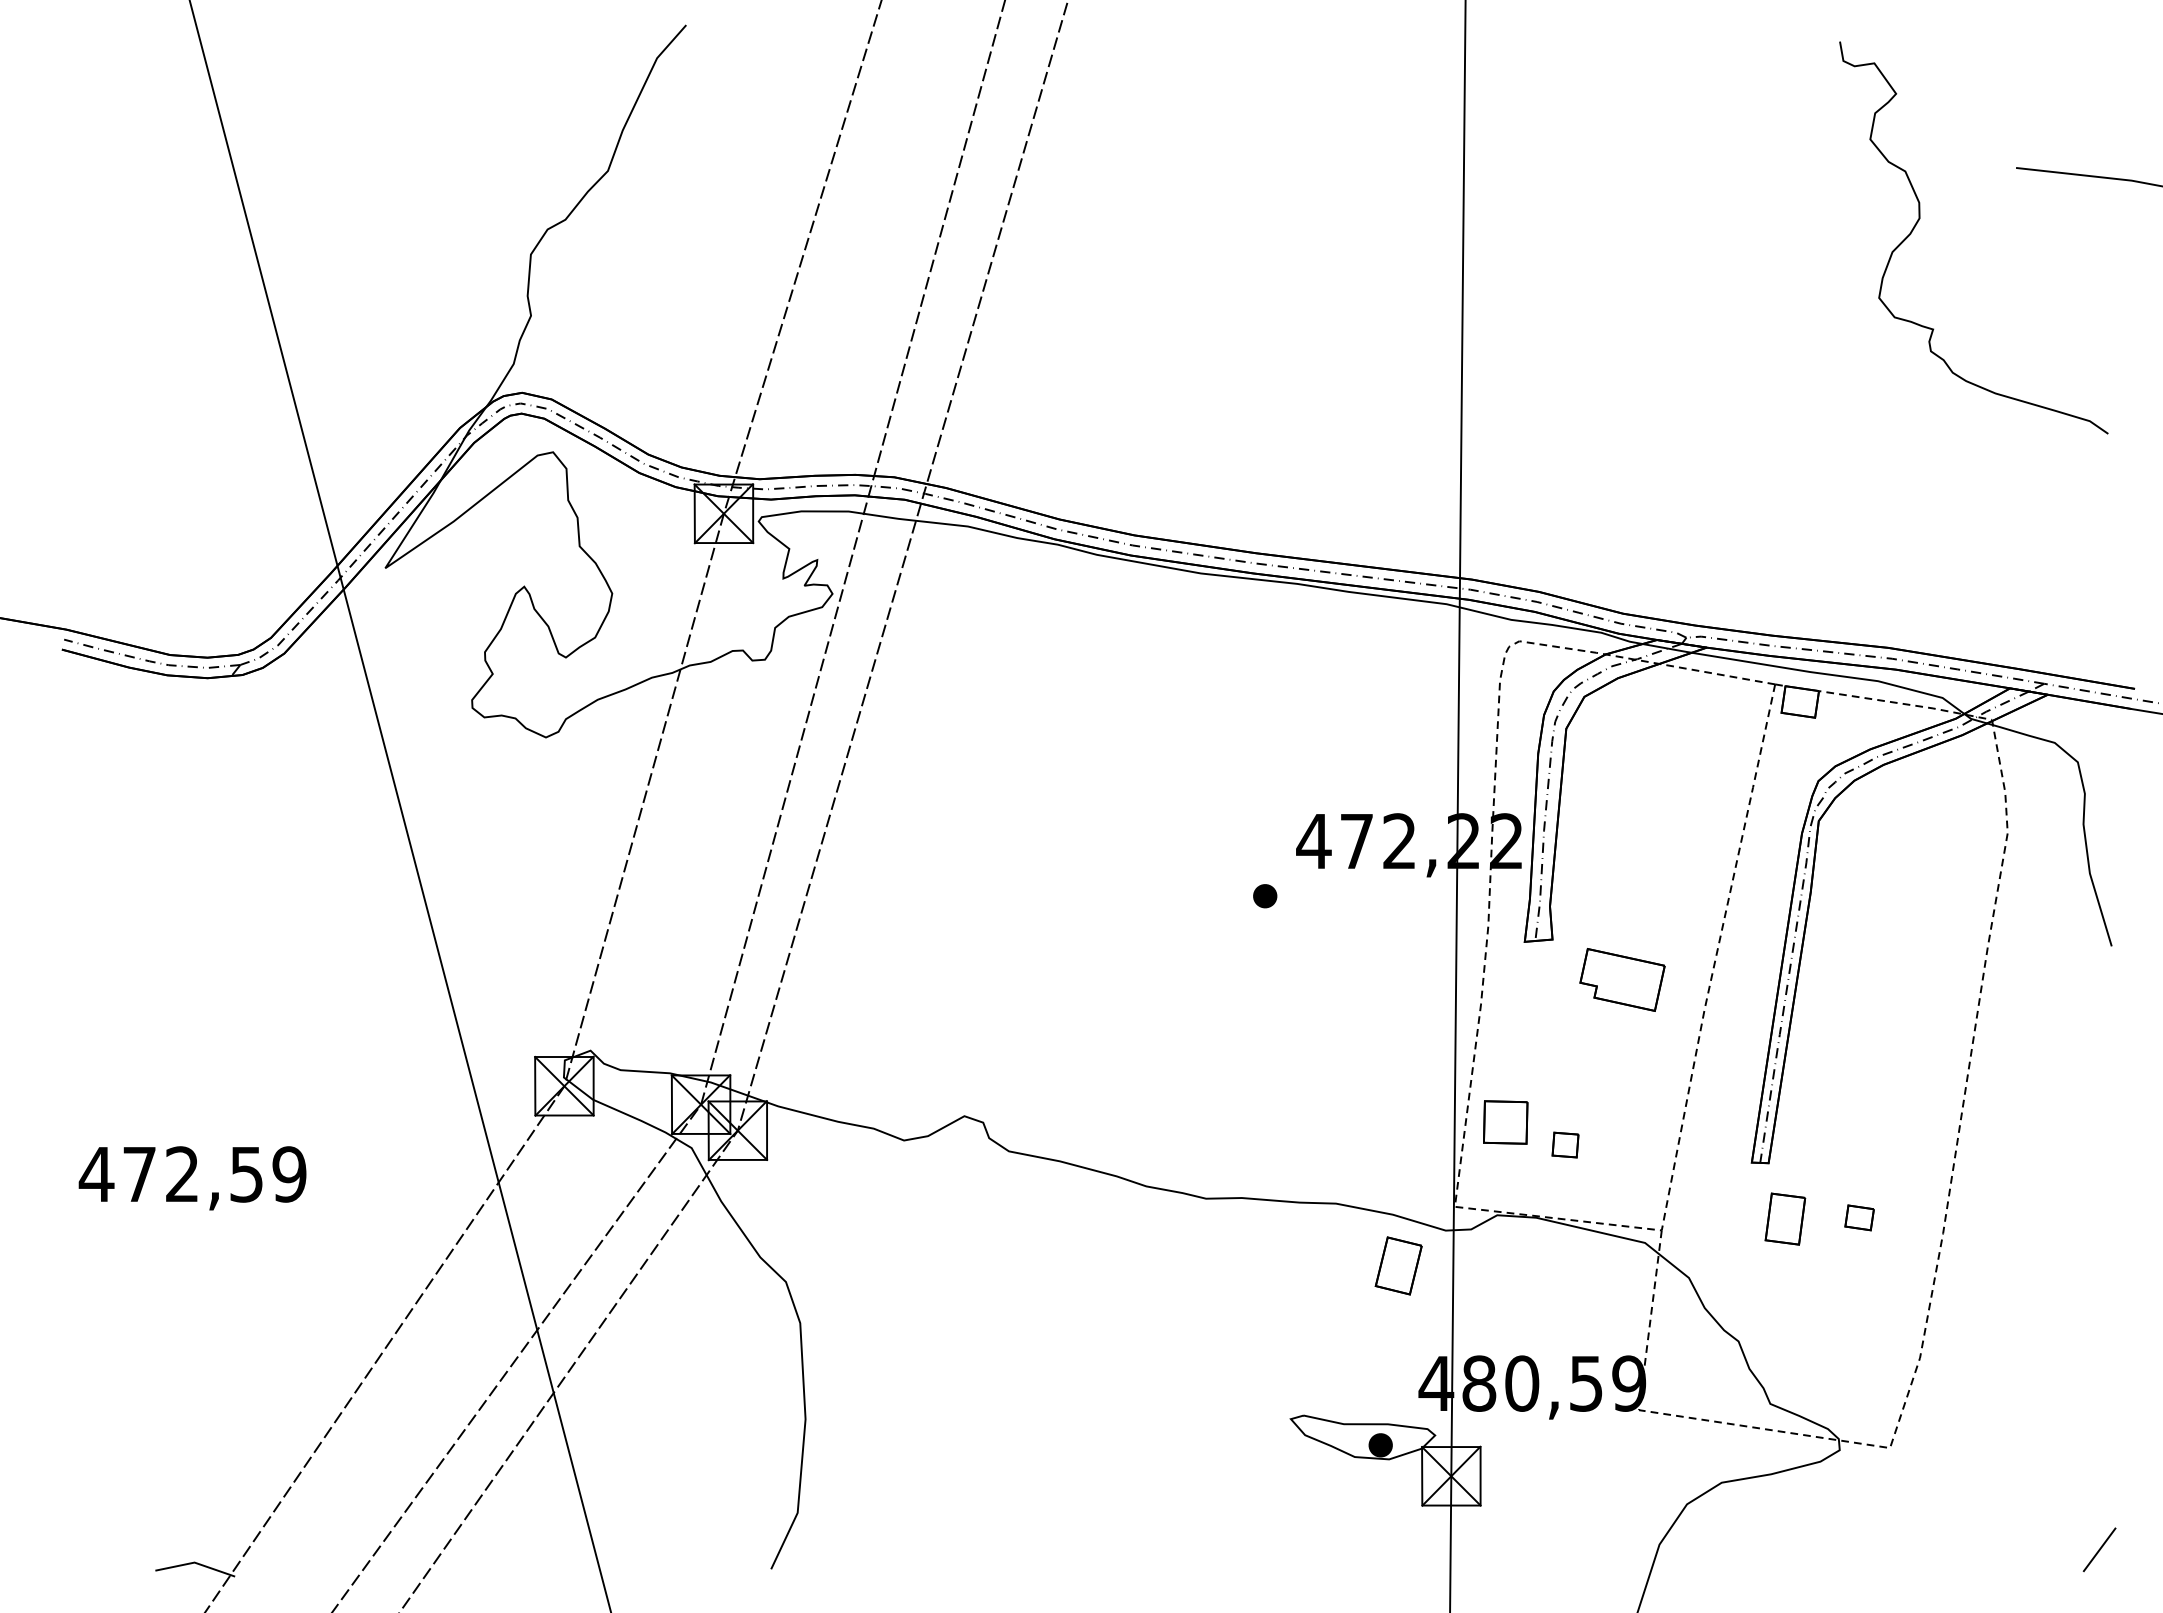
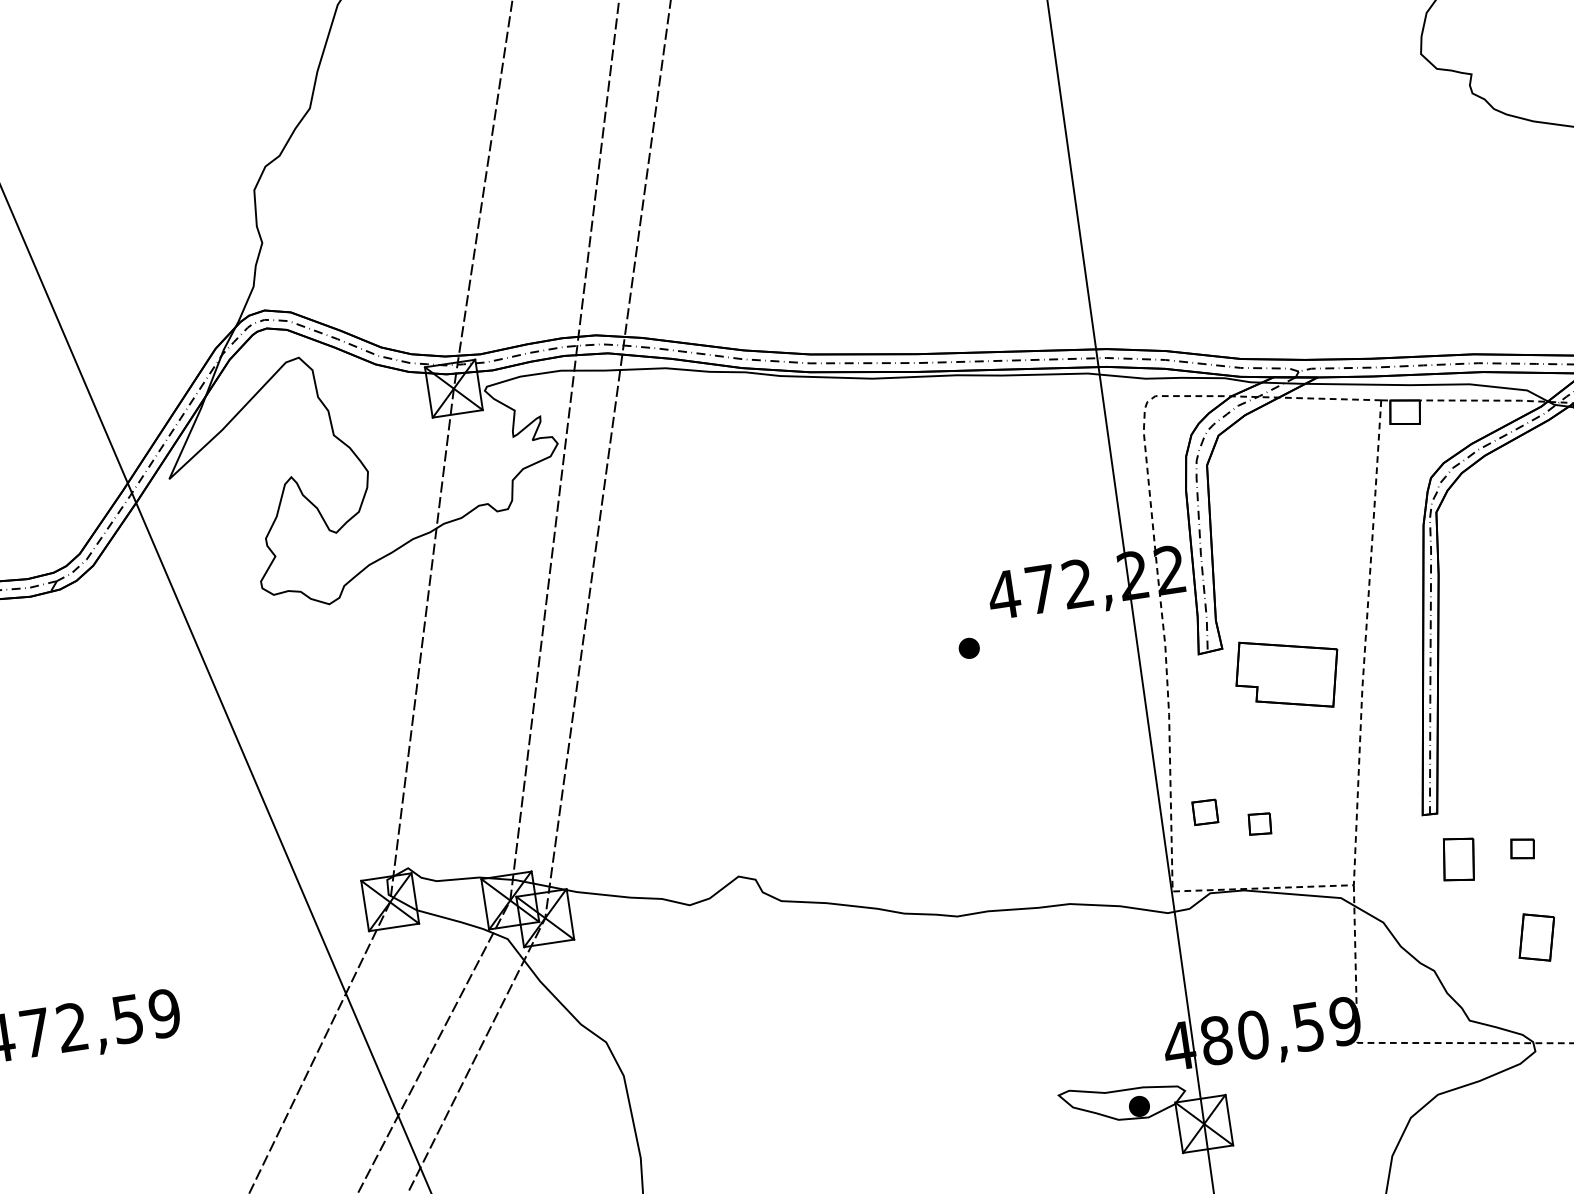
part: (1622, 979) -> (1287, 674), size x1.43
part: (1504, 1122) -> (1204, 812), size x0.62
part: (1398, 1265) -> (1536, 937), moved

